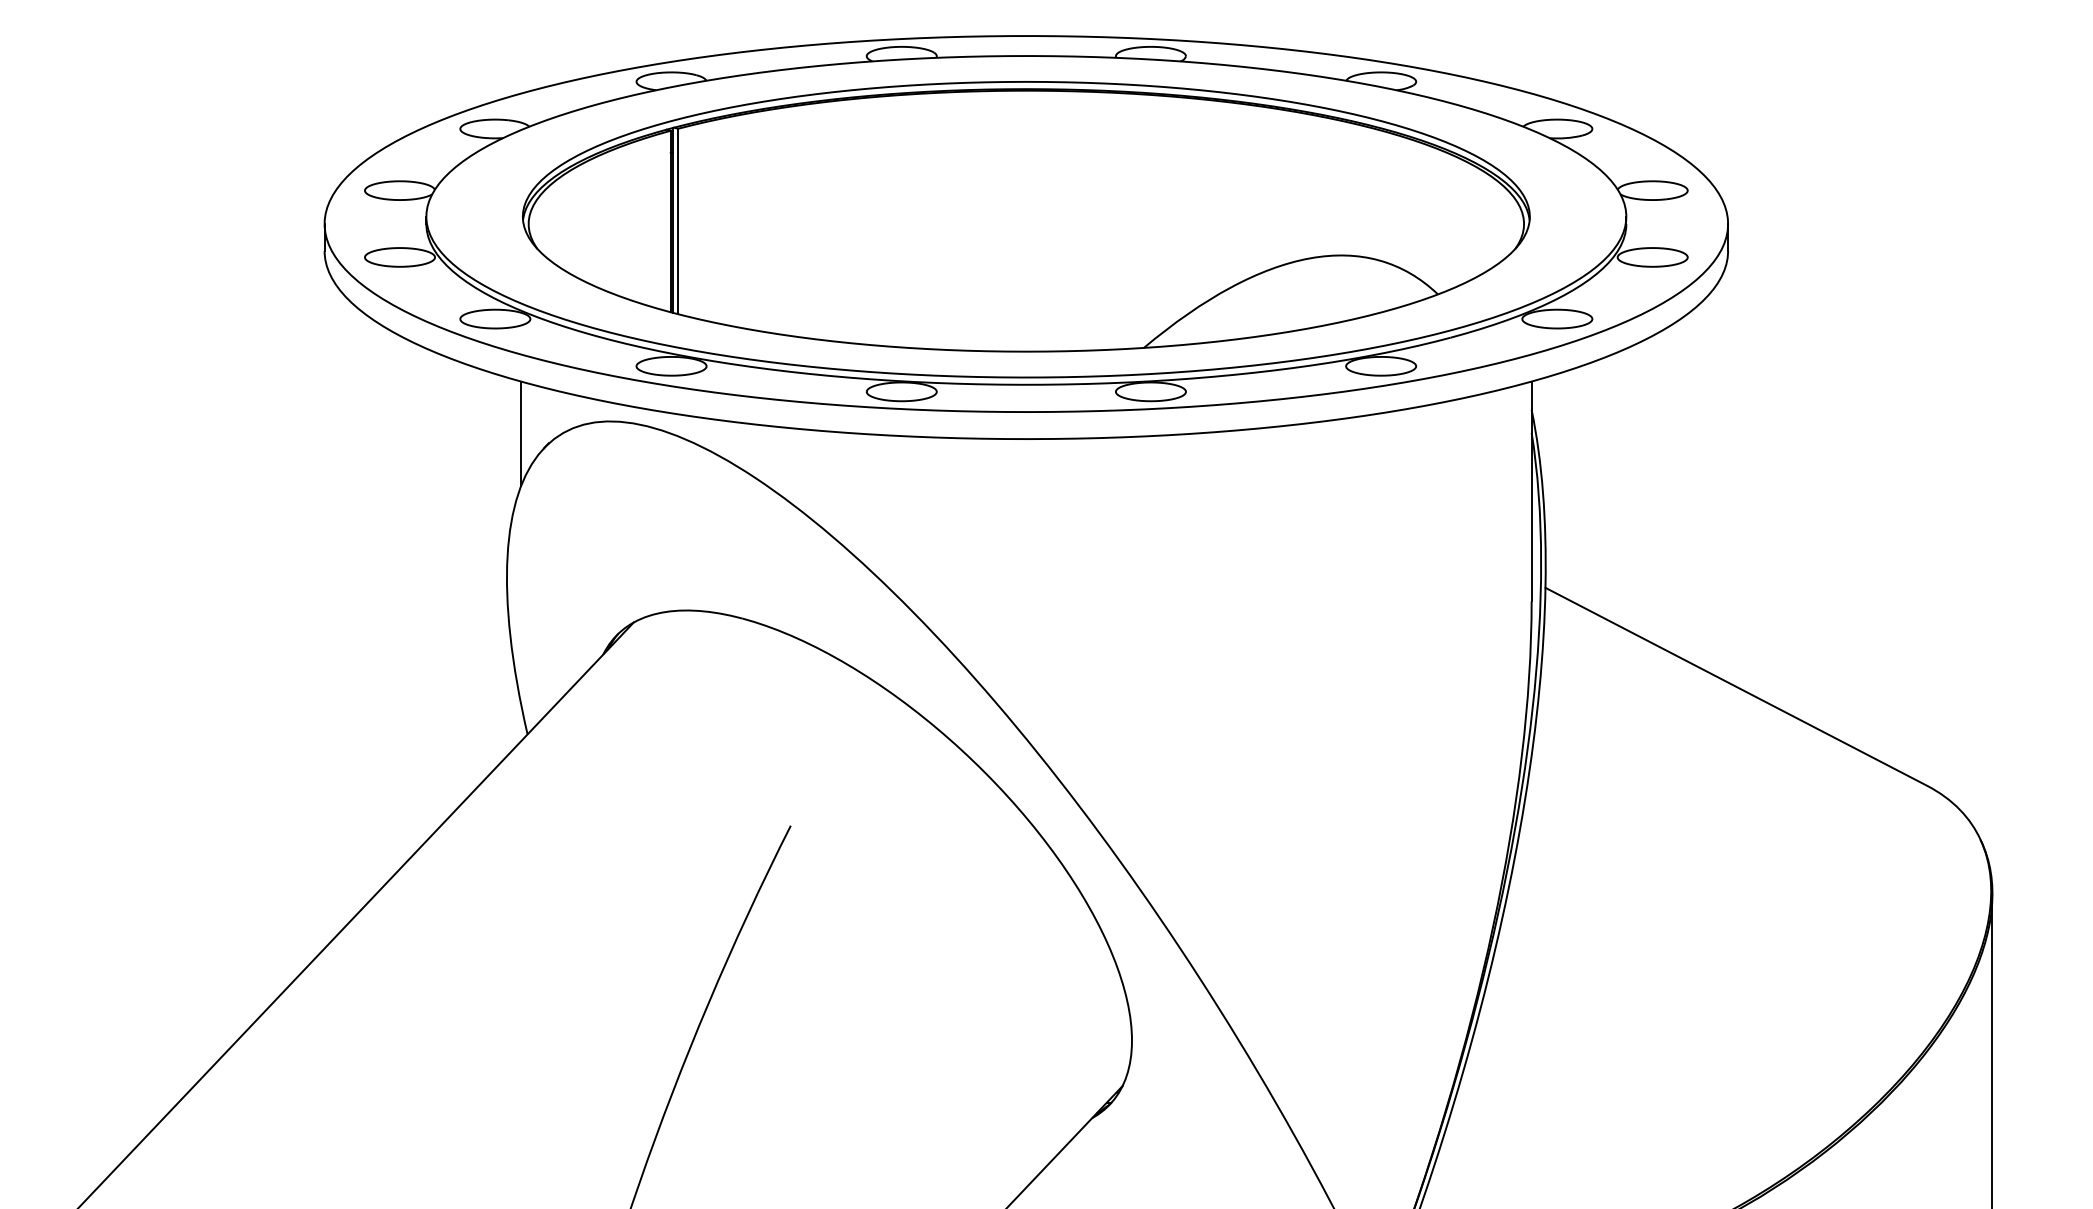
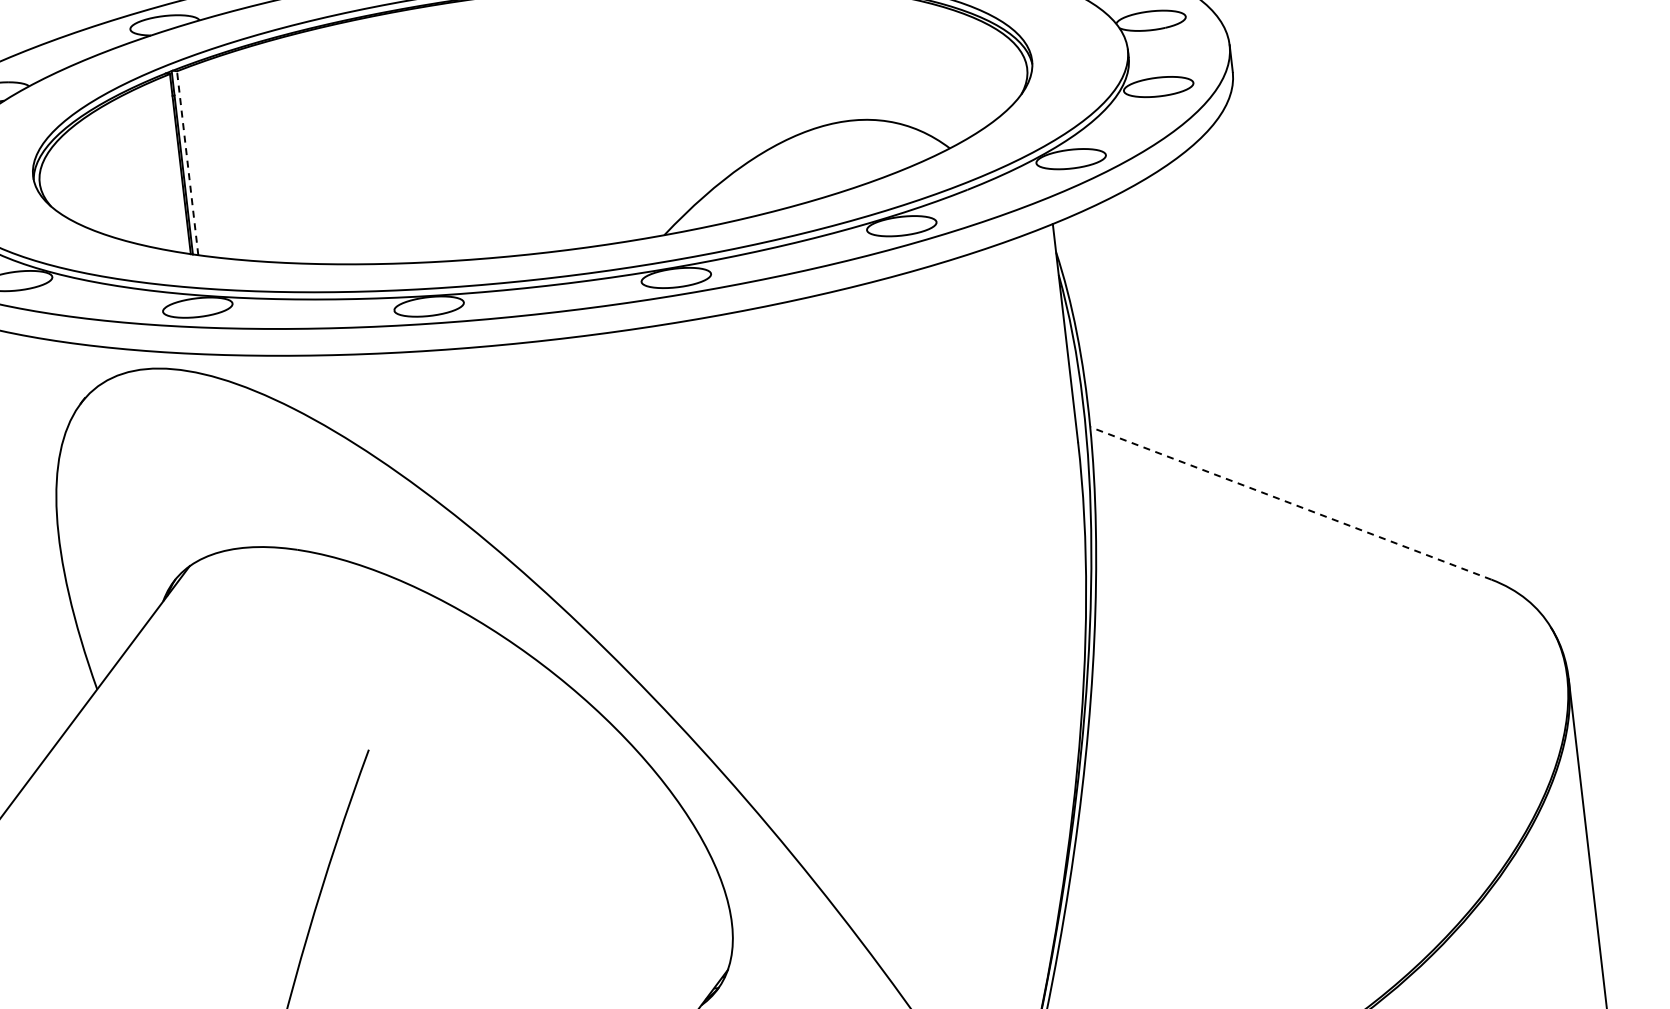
line: (678, 221) -> (188, 163), solid -> dashed
line: (521, 433) -> (56, 391), removed
line: (1736, 686) -> (1291, 503), solid -> dashed

